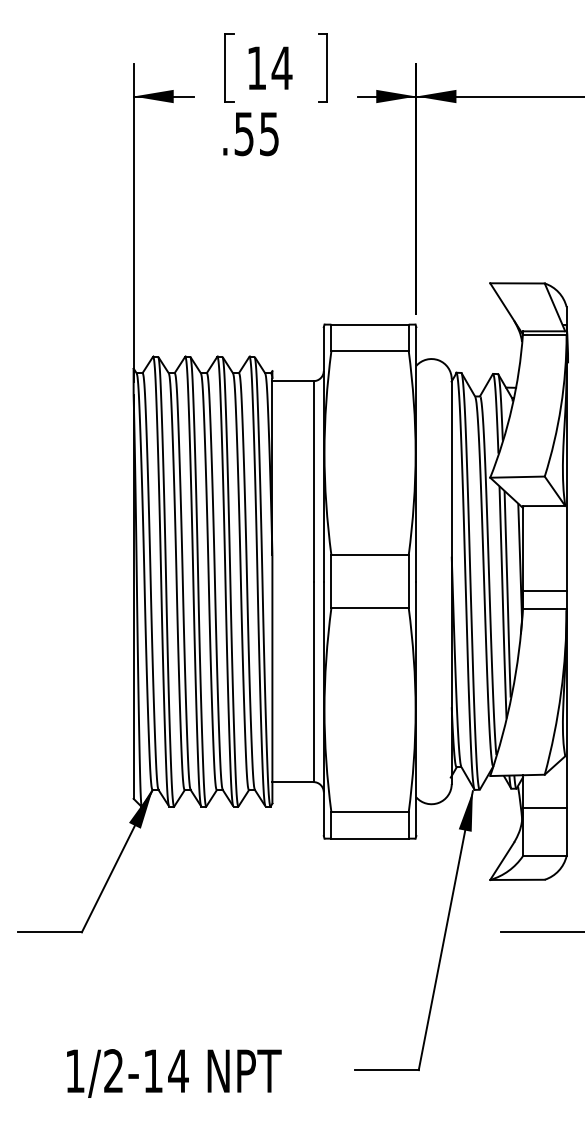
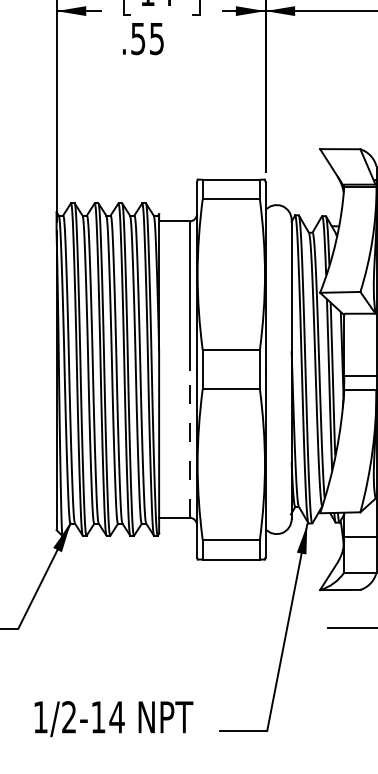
line: (313, 681) -> (189, 443), solid -> dashed
text: (174, 1073) -> (114, 719), moved

